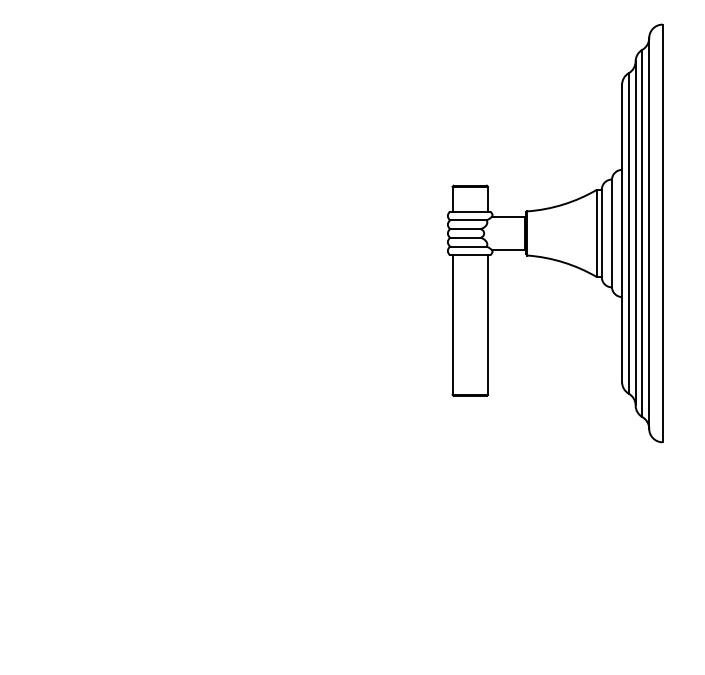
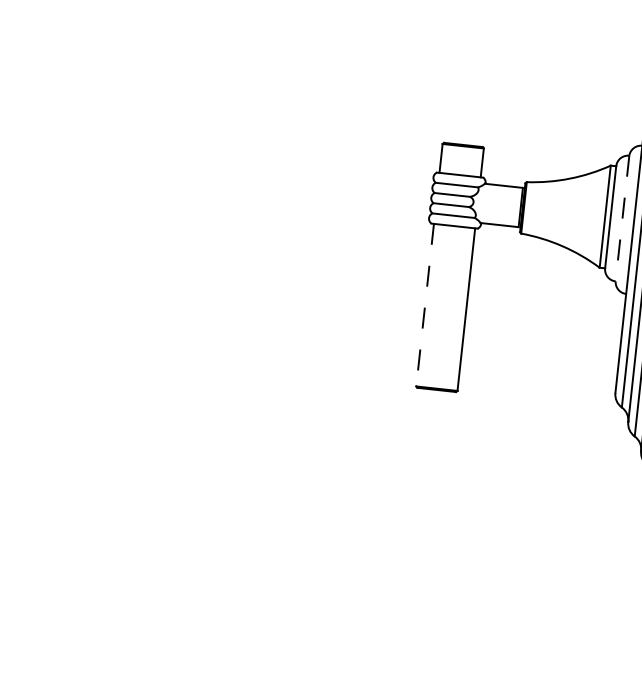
line: (611, 233) -> (621, 218), solid -> dashed
line: (452, 325) -> (424, 305), solid -> dashed

